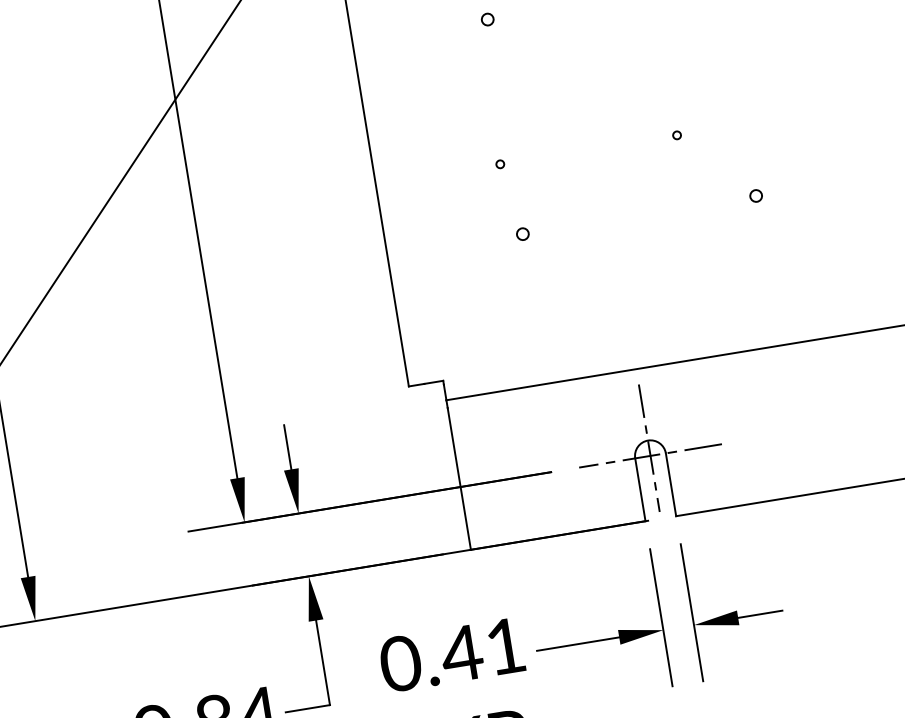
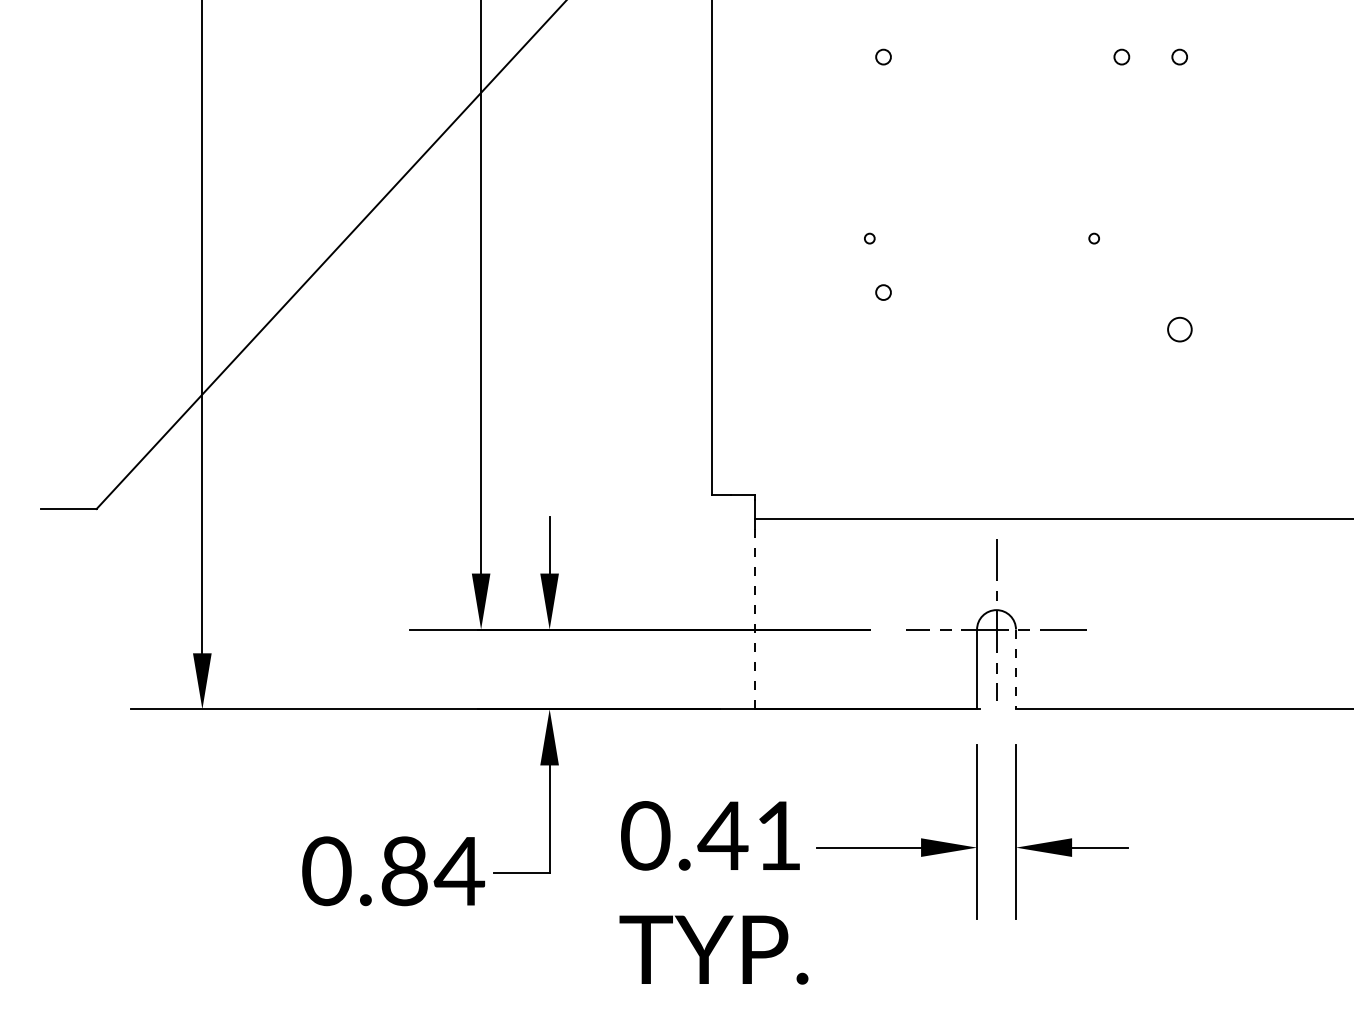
circle: (755, 195) -> (1179, 329), size x1.6
circle: (522, 234) -> (883, 292), moved
line: (459, 479) -> (755, 619), solid -> dashed
line: (670, 484) -> (1015, 669), solid -> dashed

